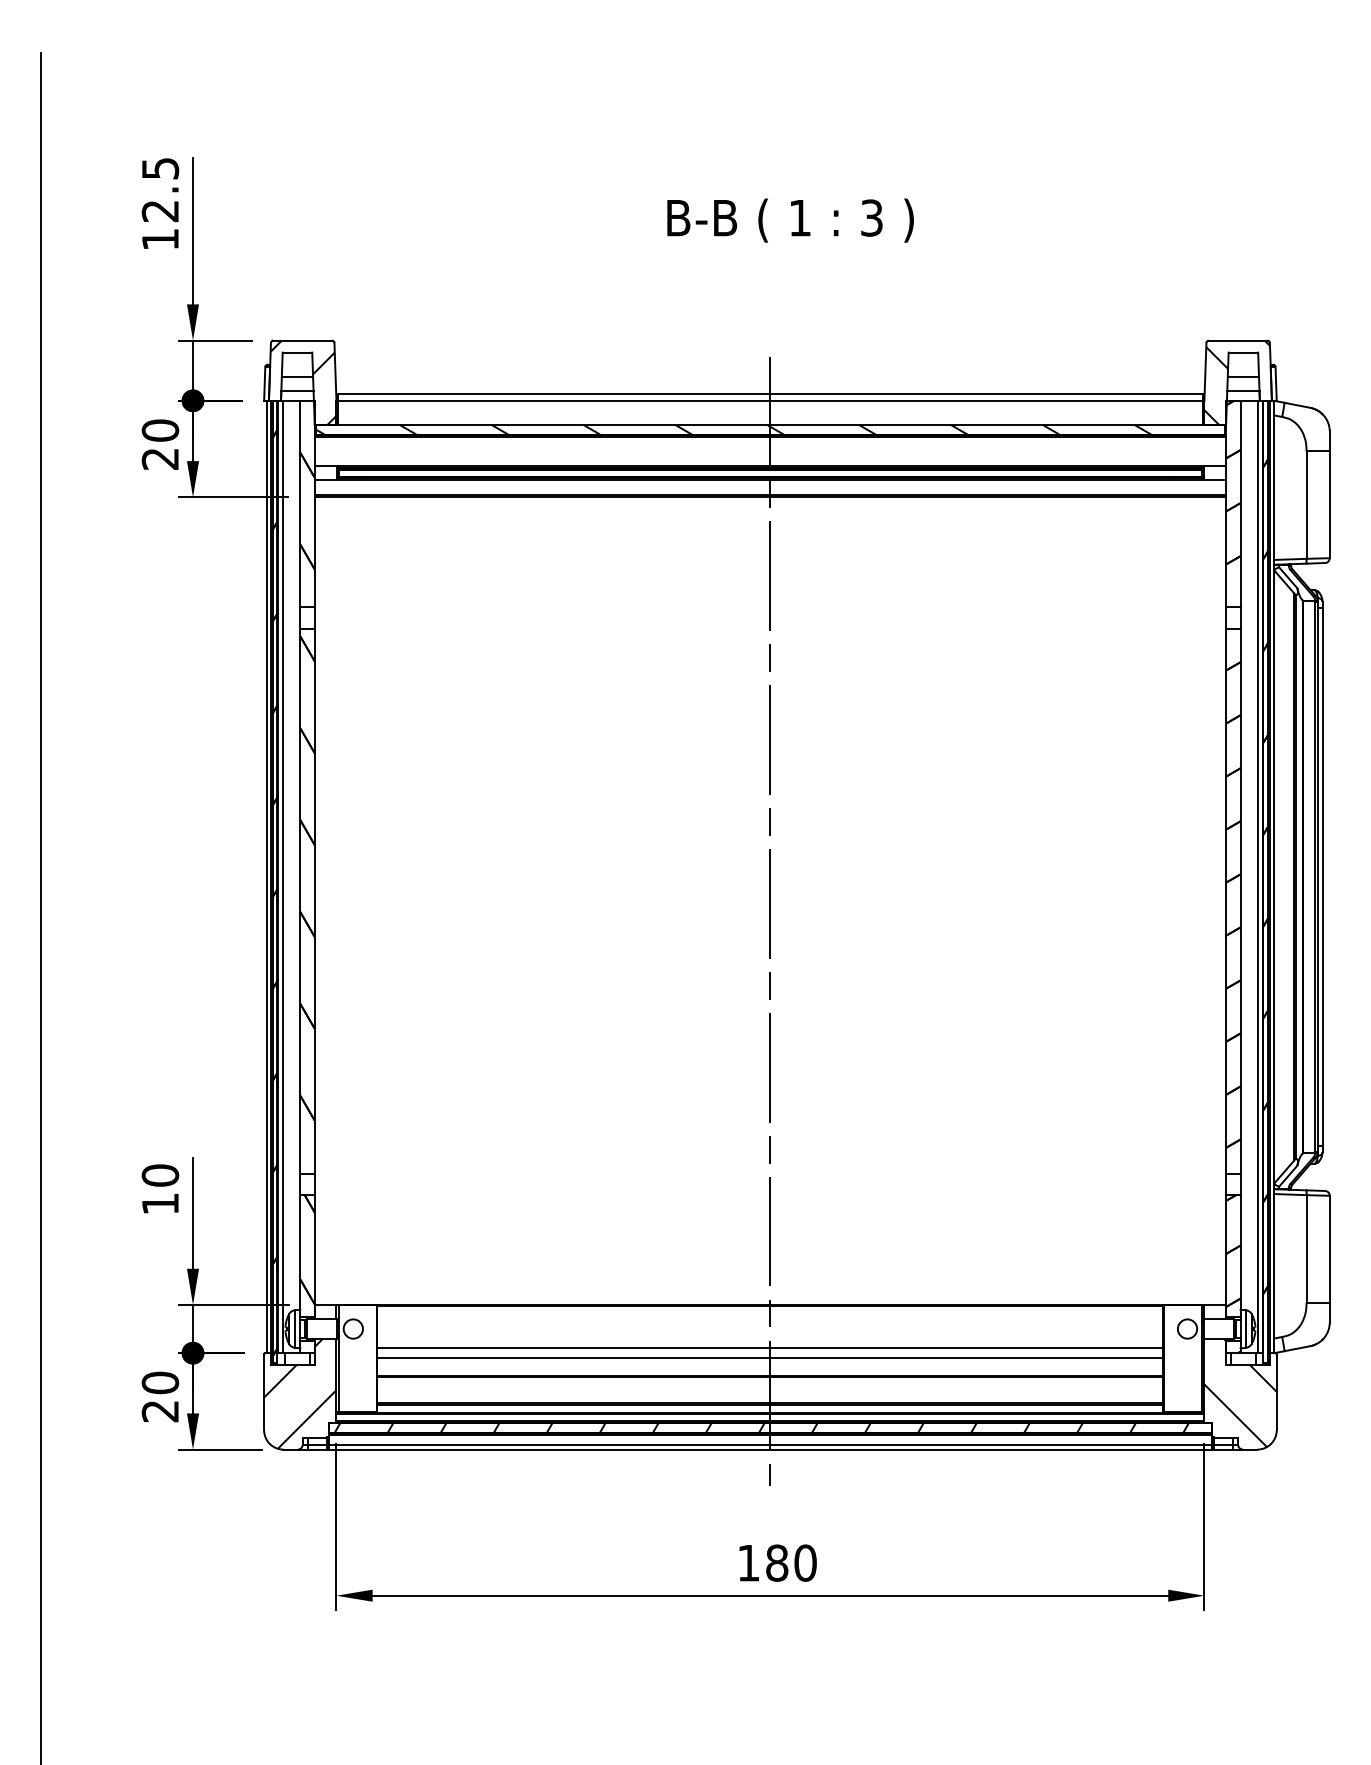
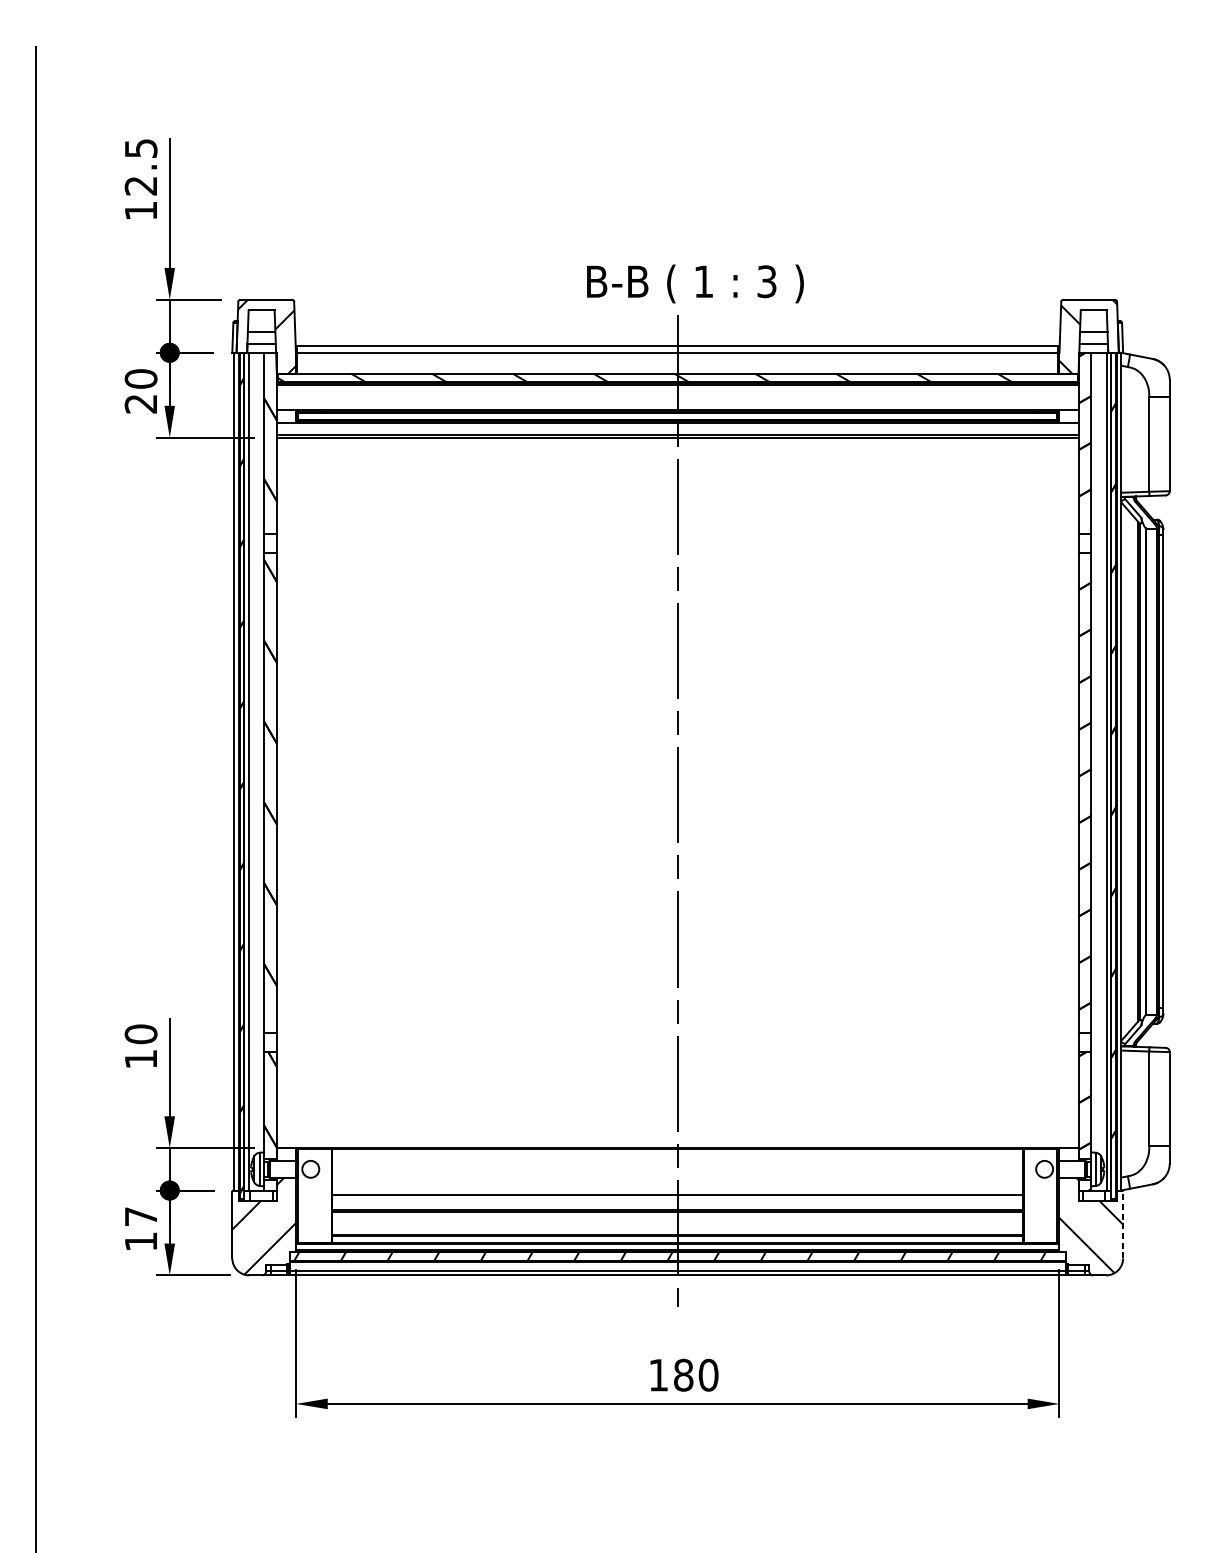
text: (790, 220) -> (695, 283), moved
line: (770, 1348) -> (677, 1186), removed
line: (1276, 1392) -> (1122, 1225), solid -> dashed
text: (160, 1396) -> (141, 1228), 20 -> 17

